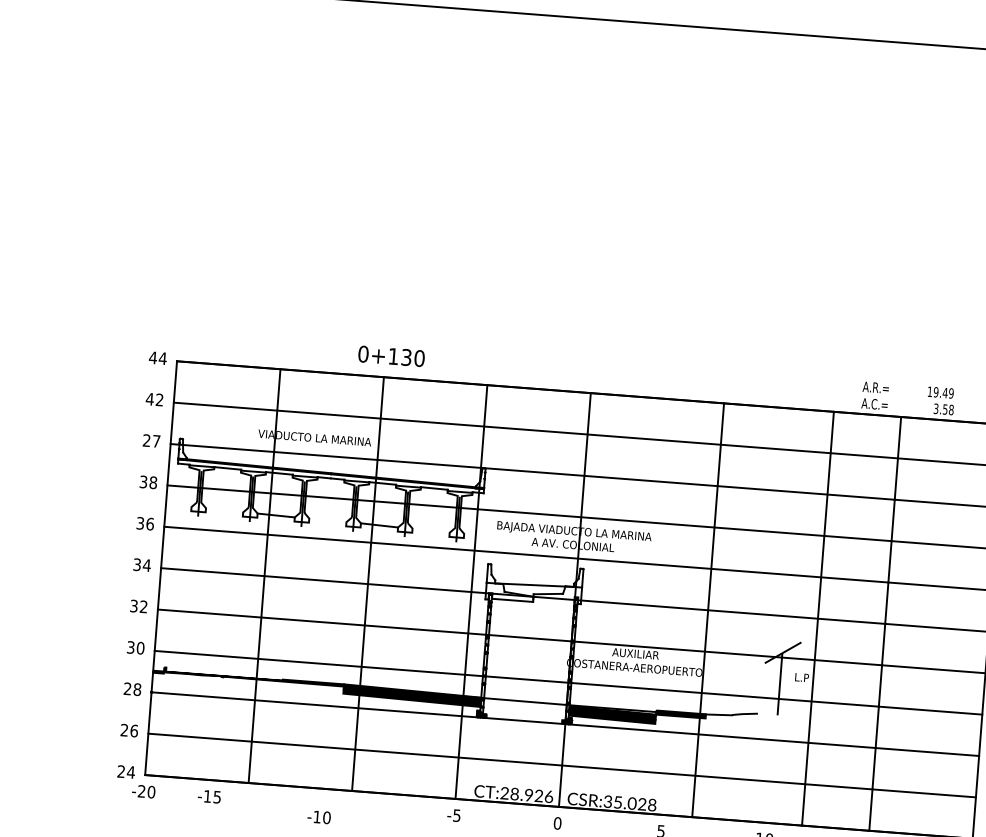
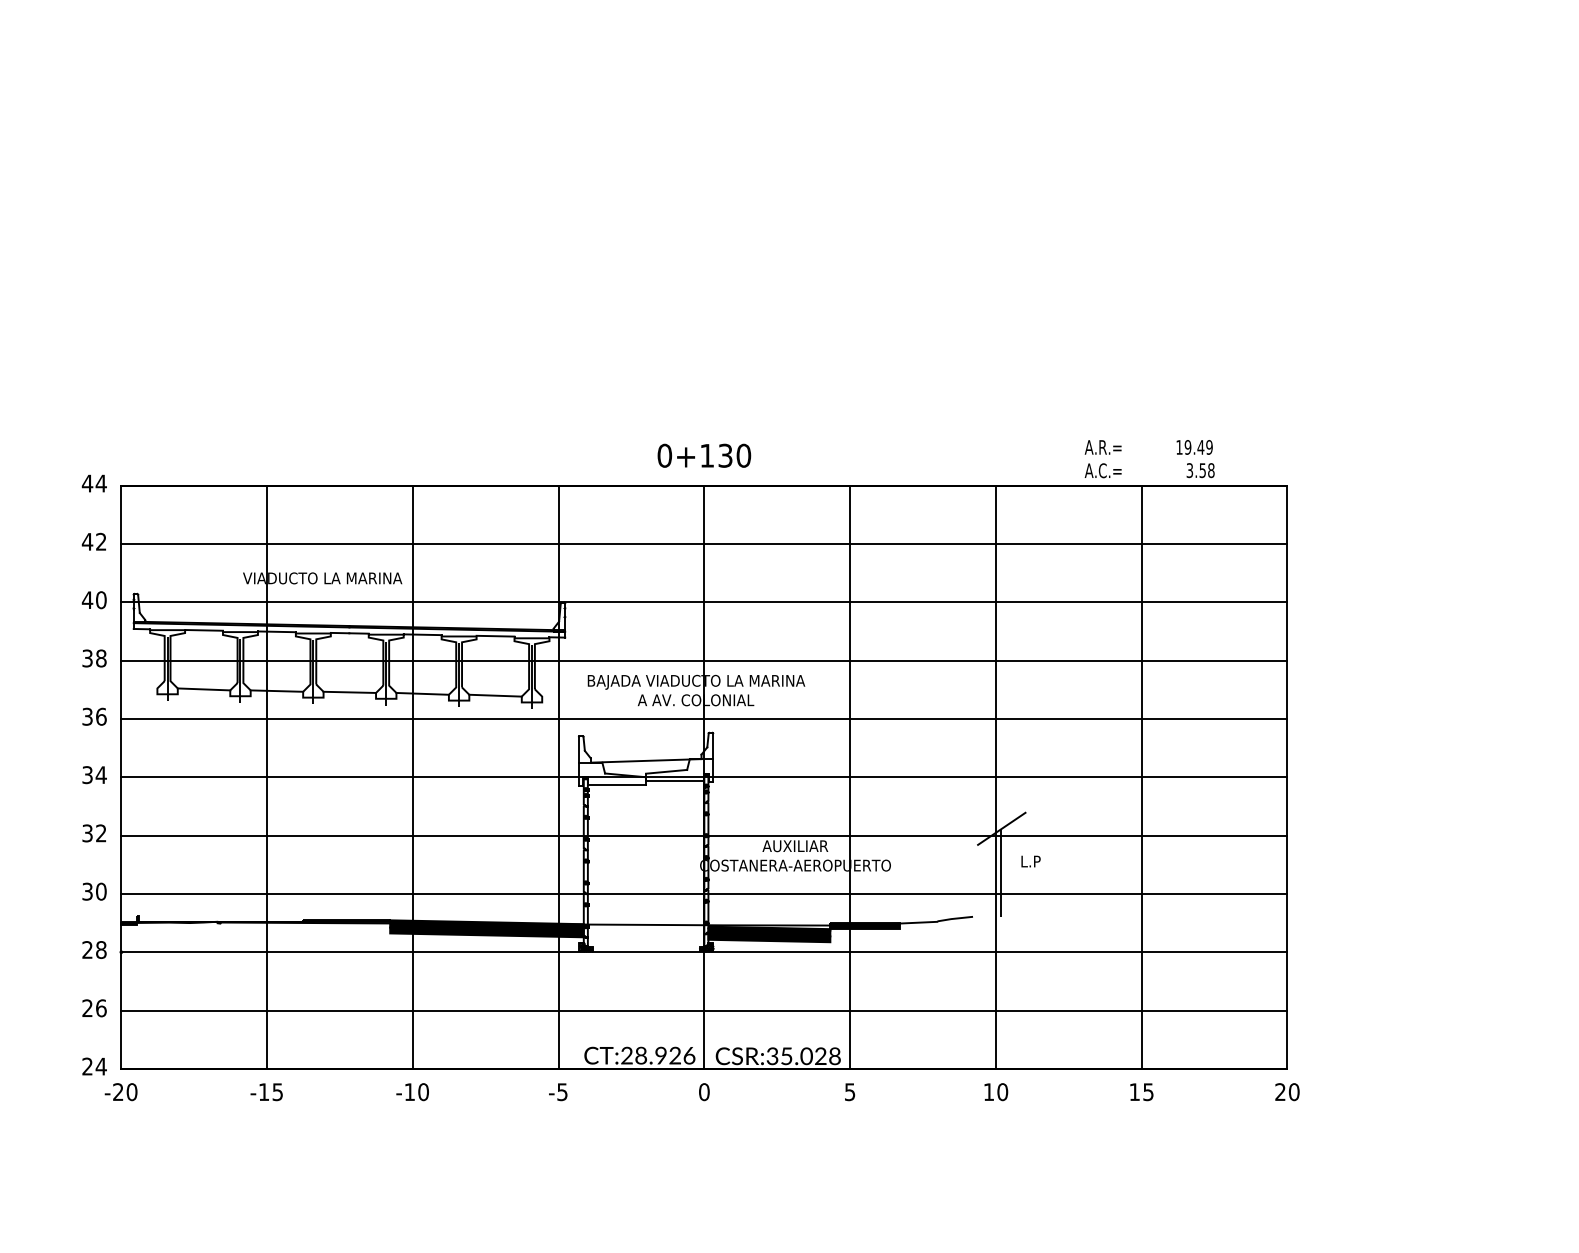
text: (391, 356) -> (704, 455), moved
text: (150, 441) -> (93, 600), 27 -> 40
line: (224, 510) -> (203, 689), added
line: (327, 519) -> (349, 691), added
line: (431, 530) -> (495, 695), added
line: (553, 600) -> (674, 780), added
line: (708, 609) -> (850, 776), moved
line: (817, 618) -> (995, 776), moved
text: (209, 796) -> (266, 1092), moved
text: (319, 817) -> (412, 1092), moved

